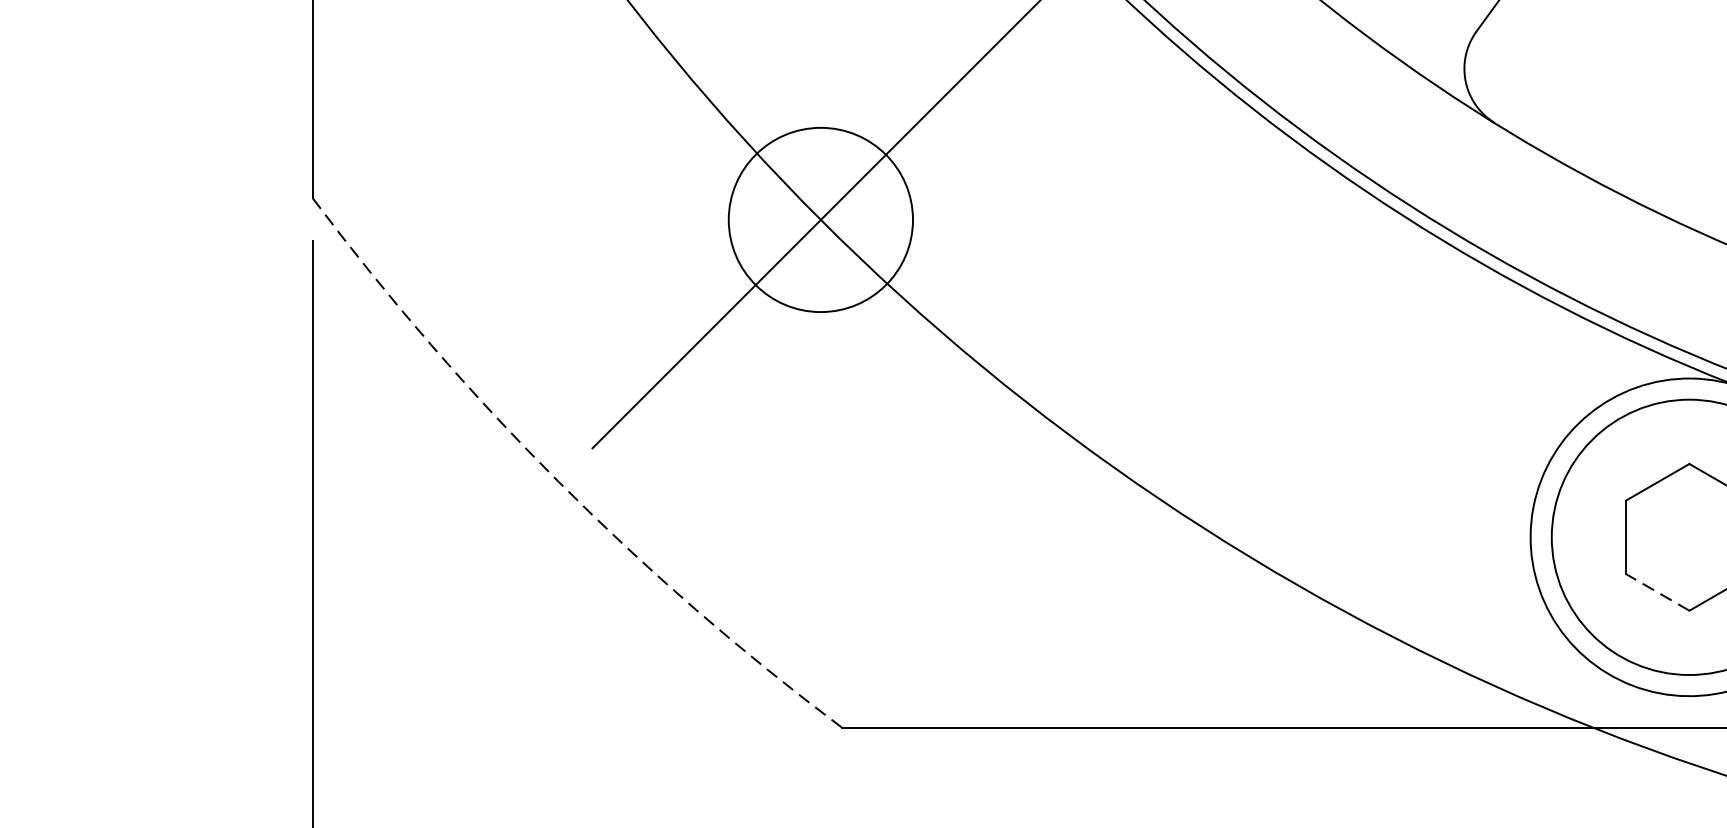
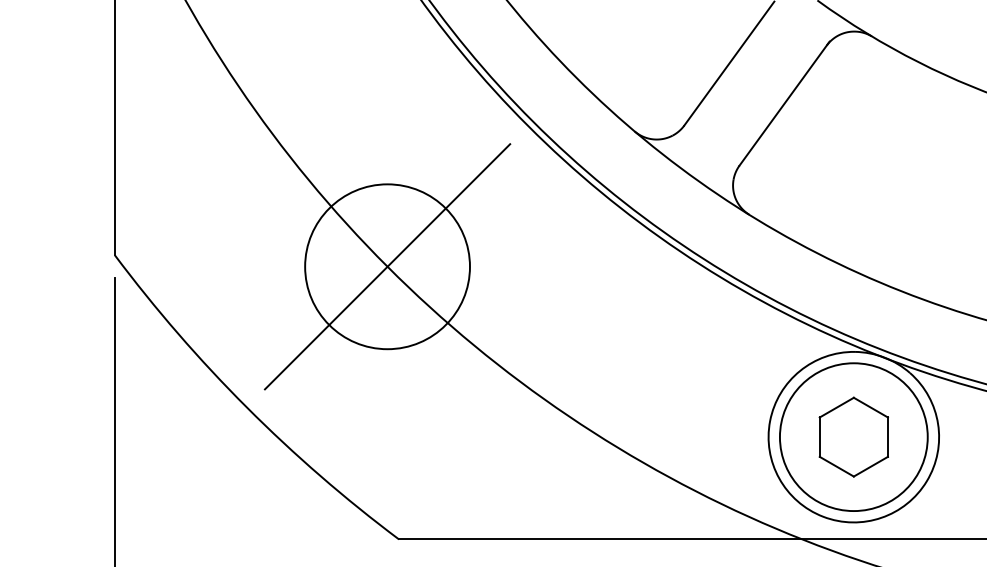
circle: (820, 219) -> (387, 266), size x1.67
arc: (558, 482) -> (246, 407), dashed -> solid
line: (1657, 591) -> (836, 466), dashed -> solid

